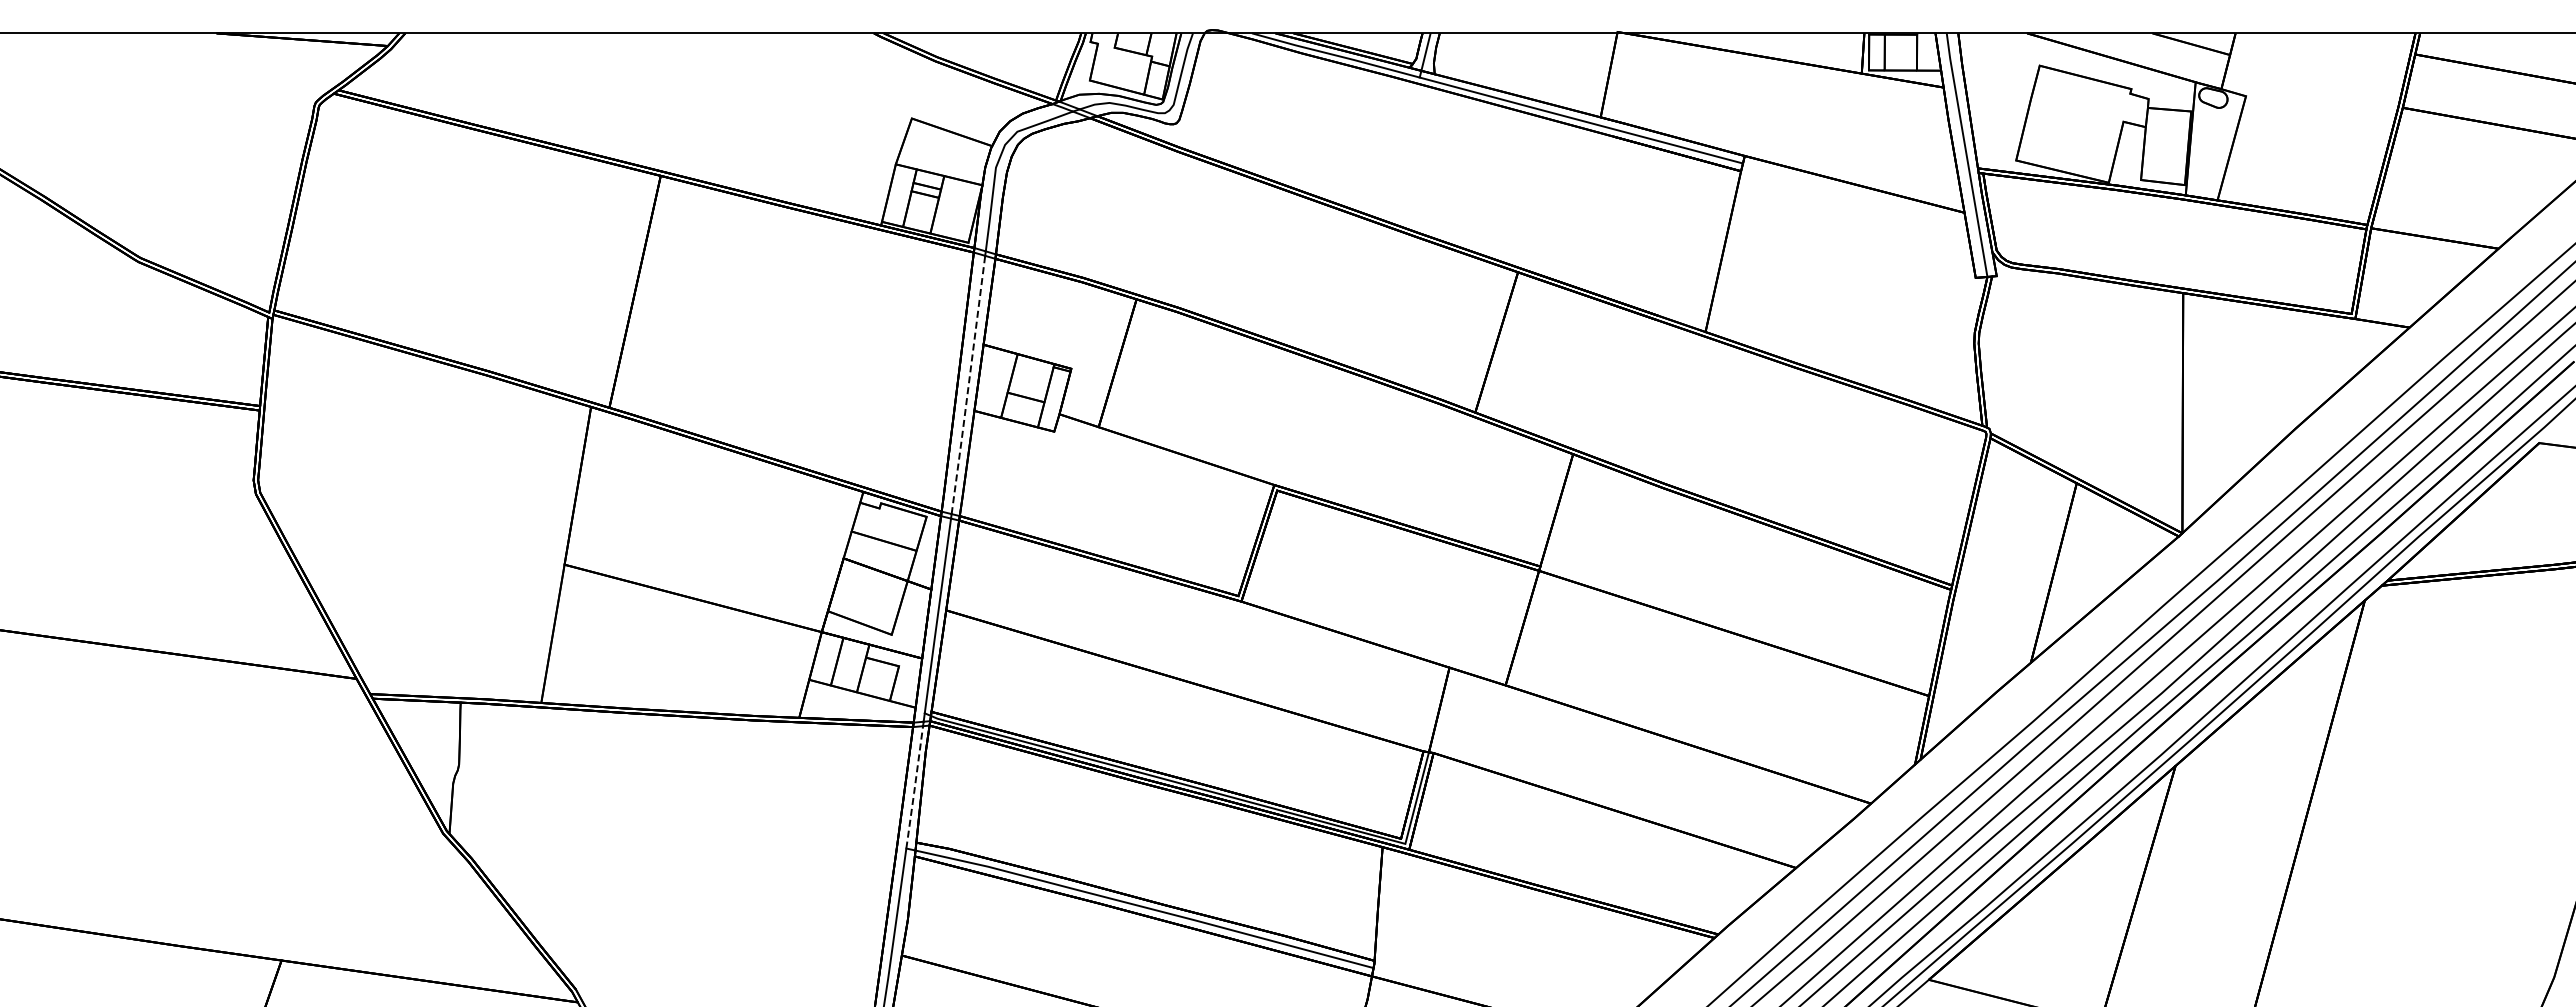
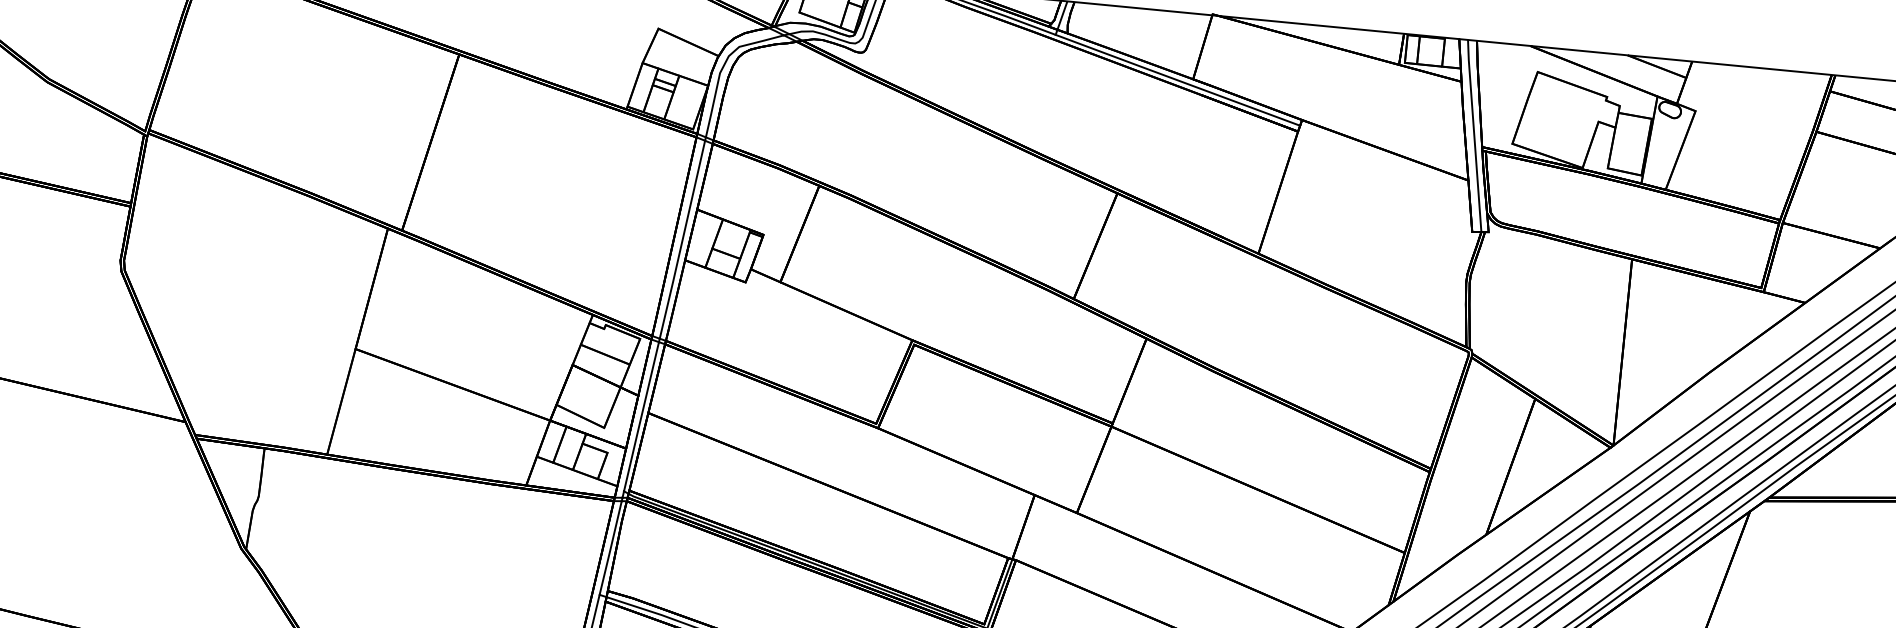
line: (968, 385) -> (682, 240), dashed -> solid
line: (914, 787) -> (610, 548), dashed -> solid

